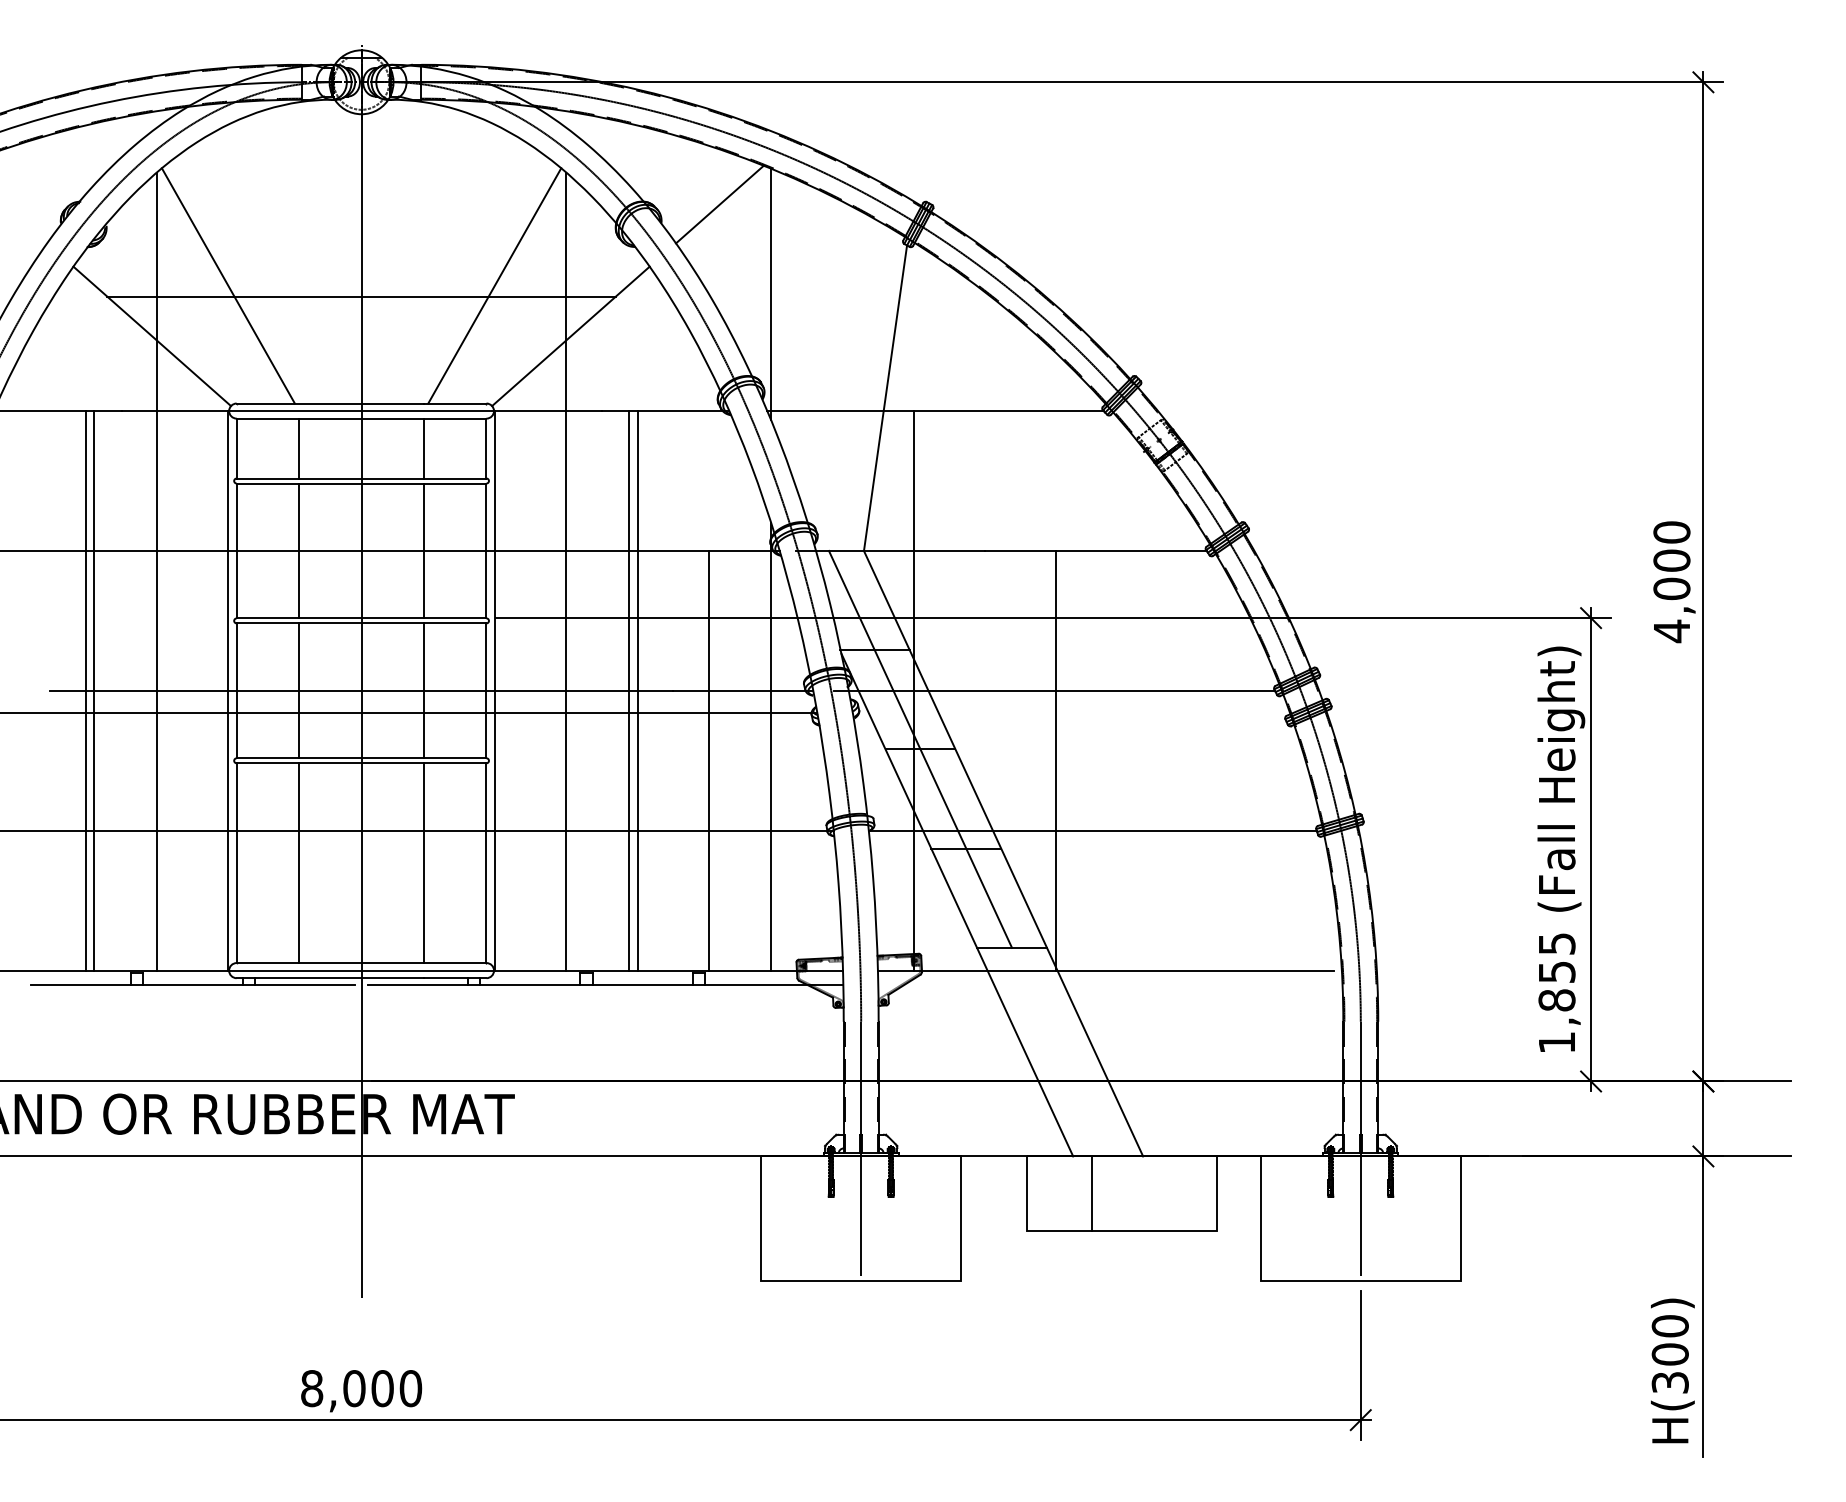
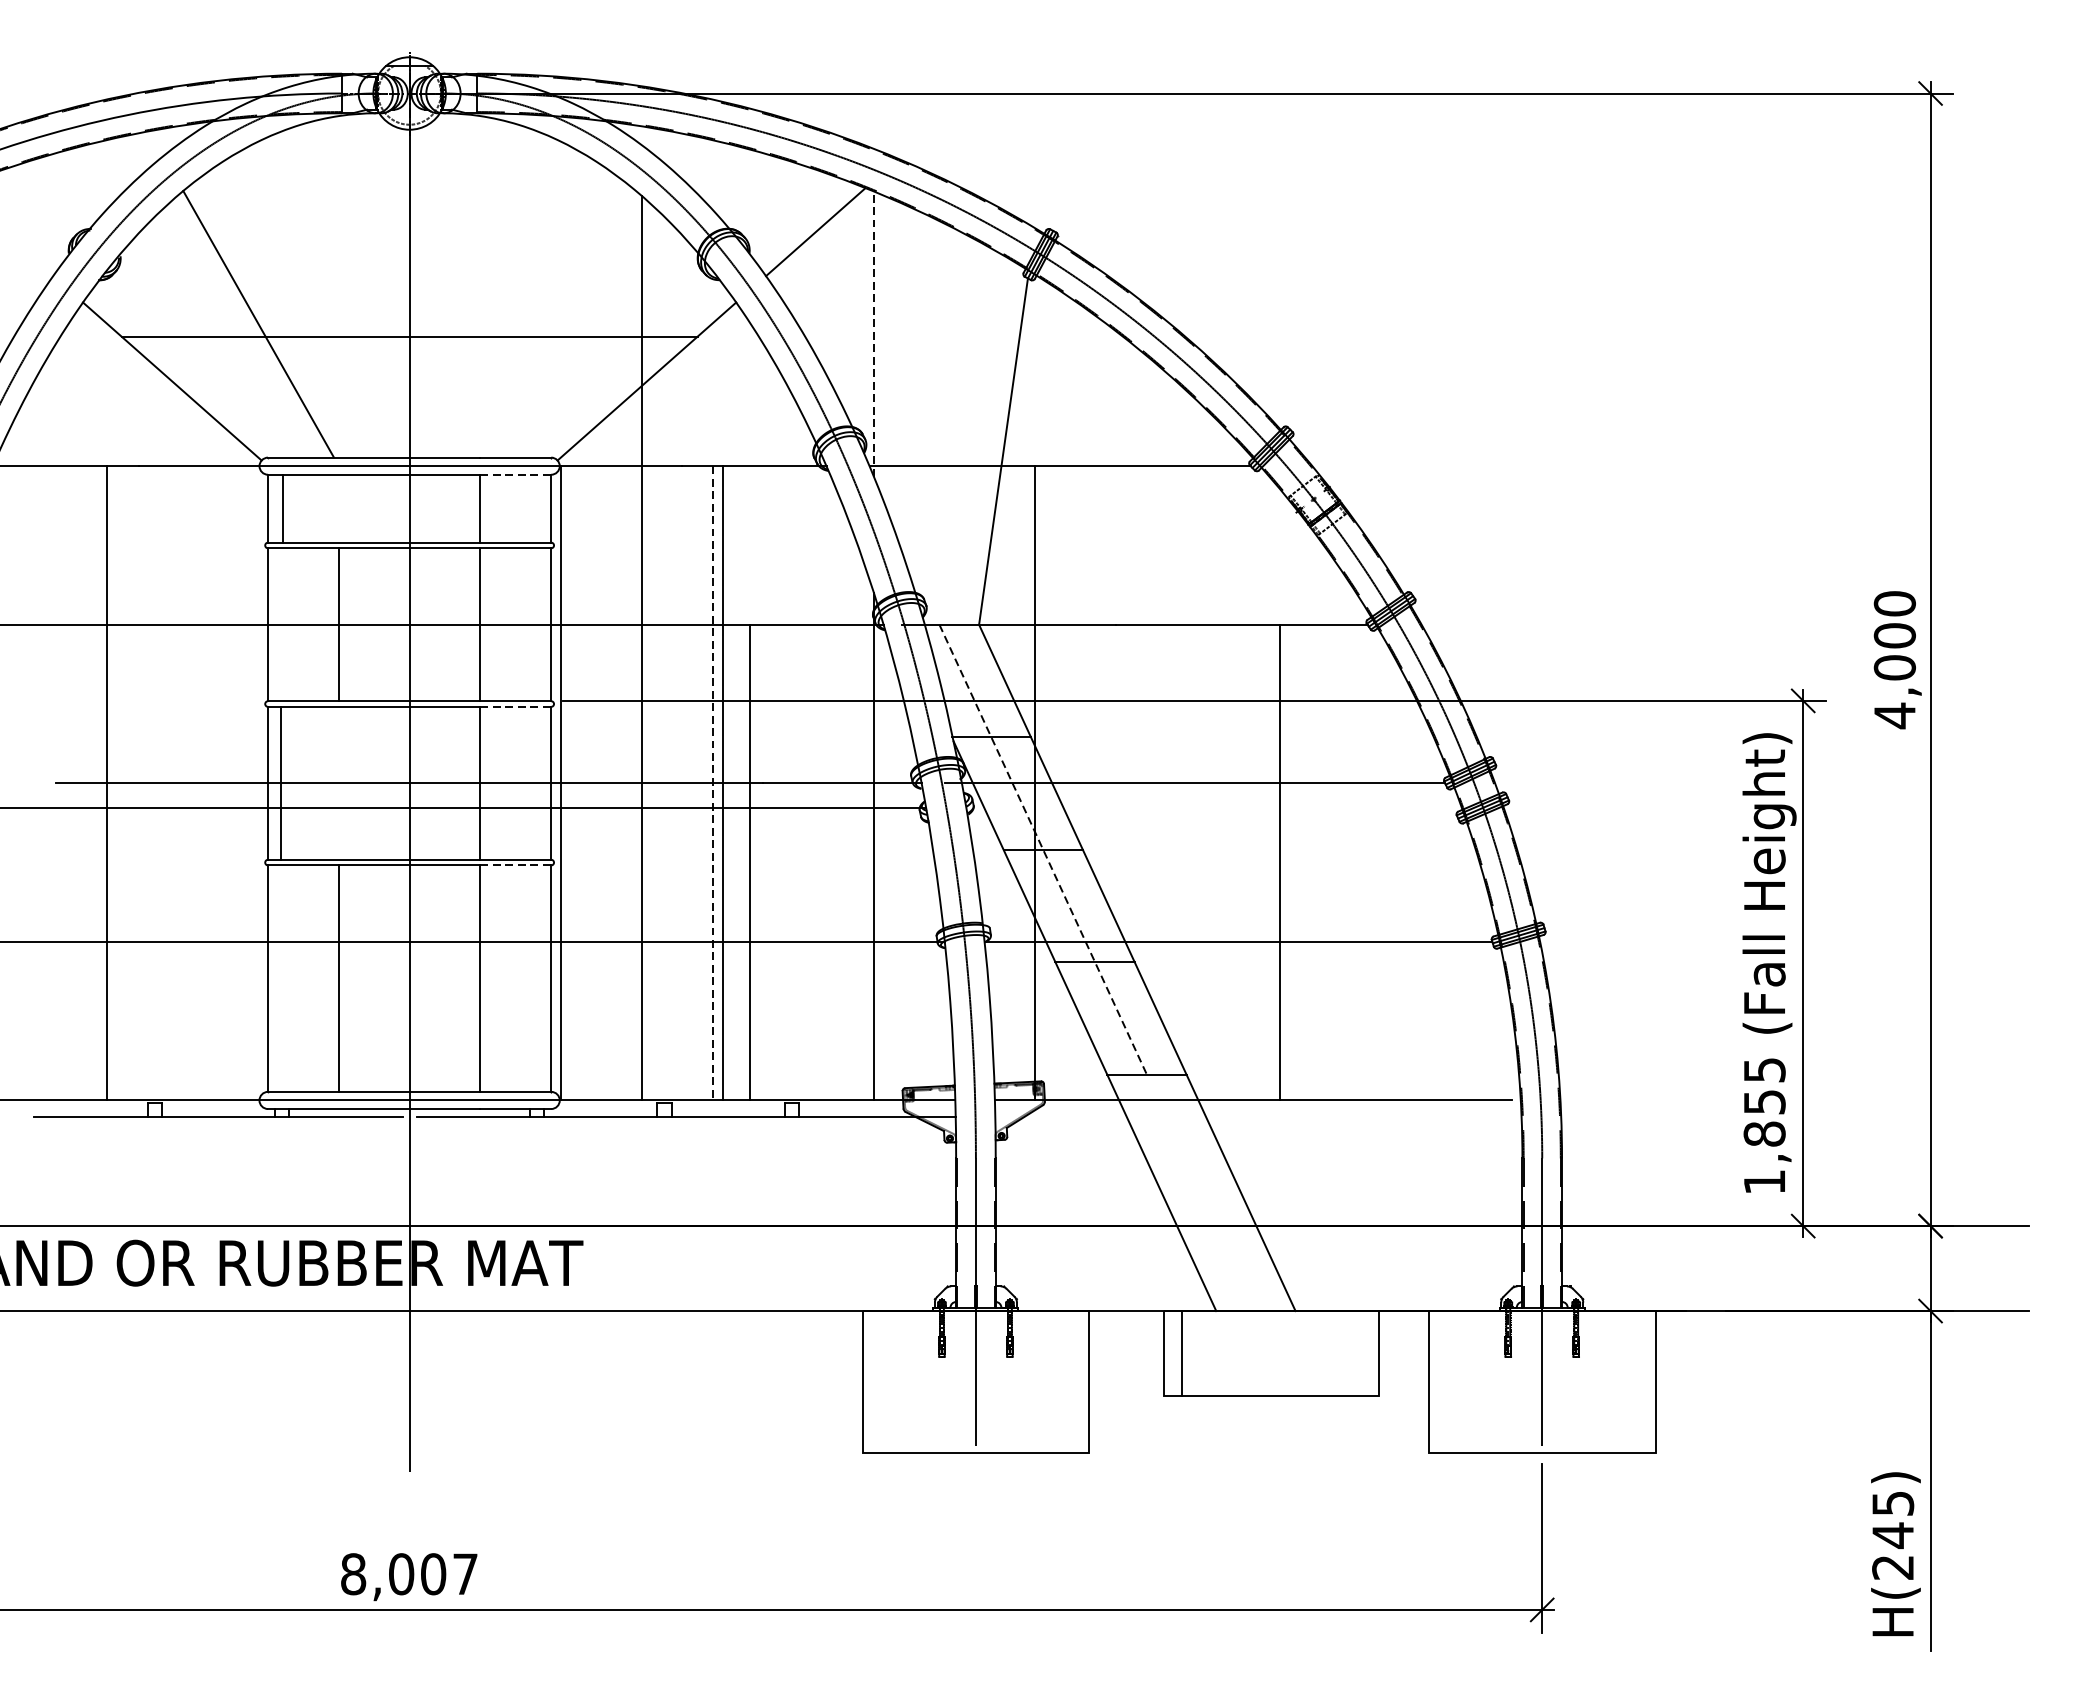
line: (494, 285) -> (560, 323), removed
line: (771, 294) -> (874, 334), solid -> dashed
line: (455, 418) -> (516, 474), solid -> dashed
line: (299, 448) -> (283, 508), moved
line: (156, 571) -> (177, 648), removed
line: (455, 623) -> (516, 706), solid -> dashed
line: (85, 690) -> (96, 782), removed
line: (227, 690) -> (257, 782), removed
line: (299, 690) -> (281, 782), moved
line: (628, 690) -> (712, 782), solid -> dashed
line: (920, 749) -> (1043, 849), solid -> dashed
line: (708, 760) -> (749, 862), moved
line: (1056, 760) -> (1280, 862), moved
line: (455, 763) -> (516, 865), solid -> dashed
line: (1091, 1193) -> (1181, 1353), moved
text: (1669, 1354) -> (1892, 1535), H(300) -> H(245)
text: (410, 1388) -> (465, 1574), 8,000 -> 8,007

